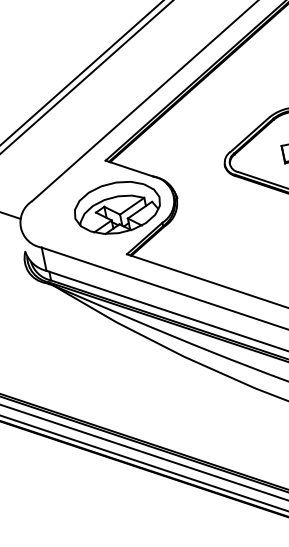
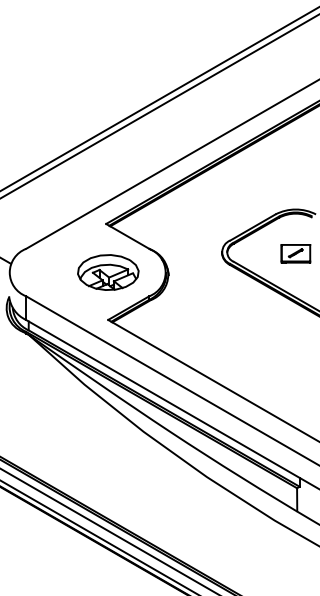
part: (117, 207) -> (108, 272), size x0.7

